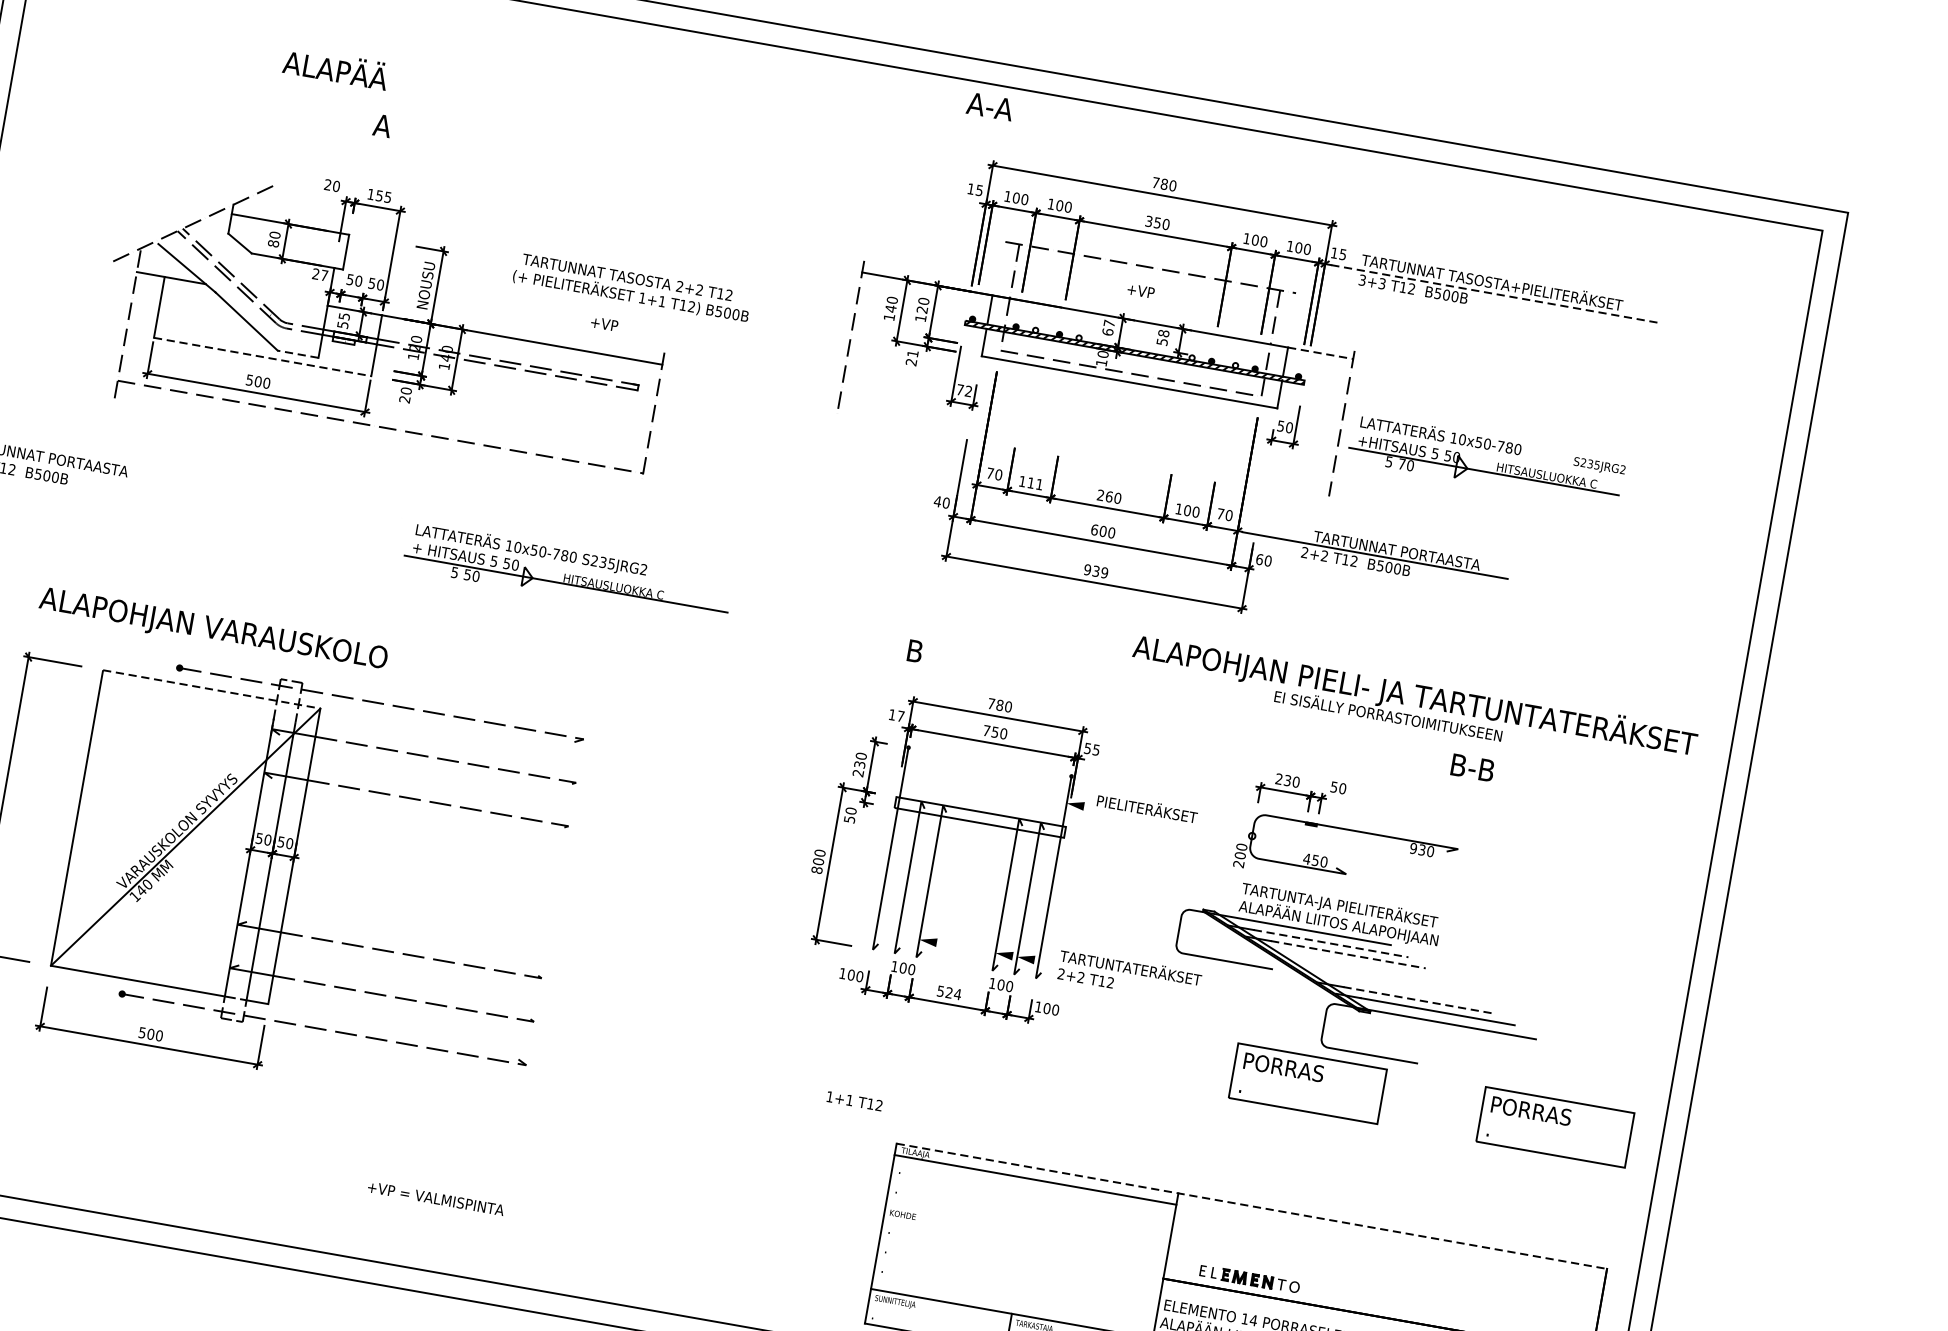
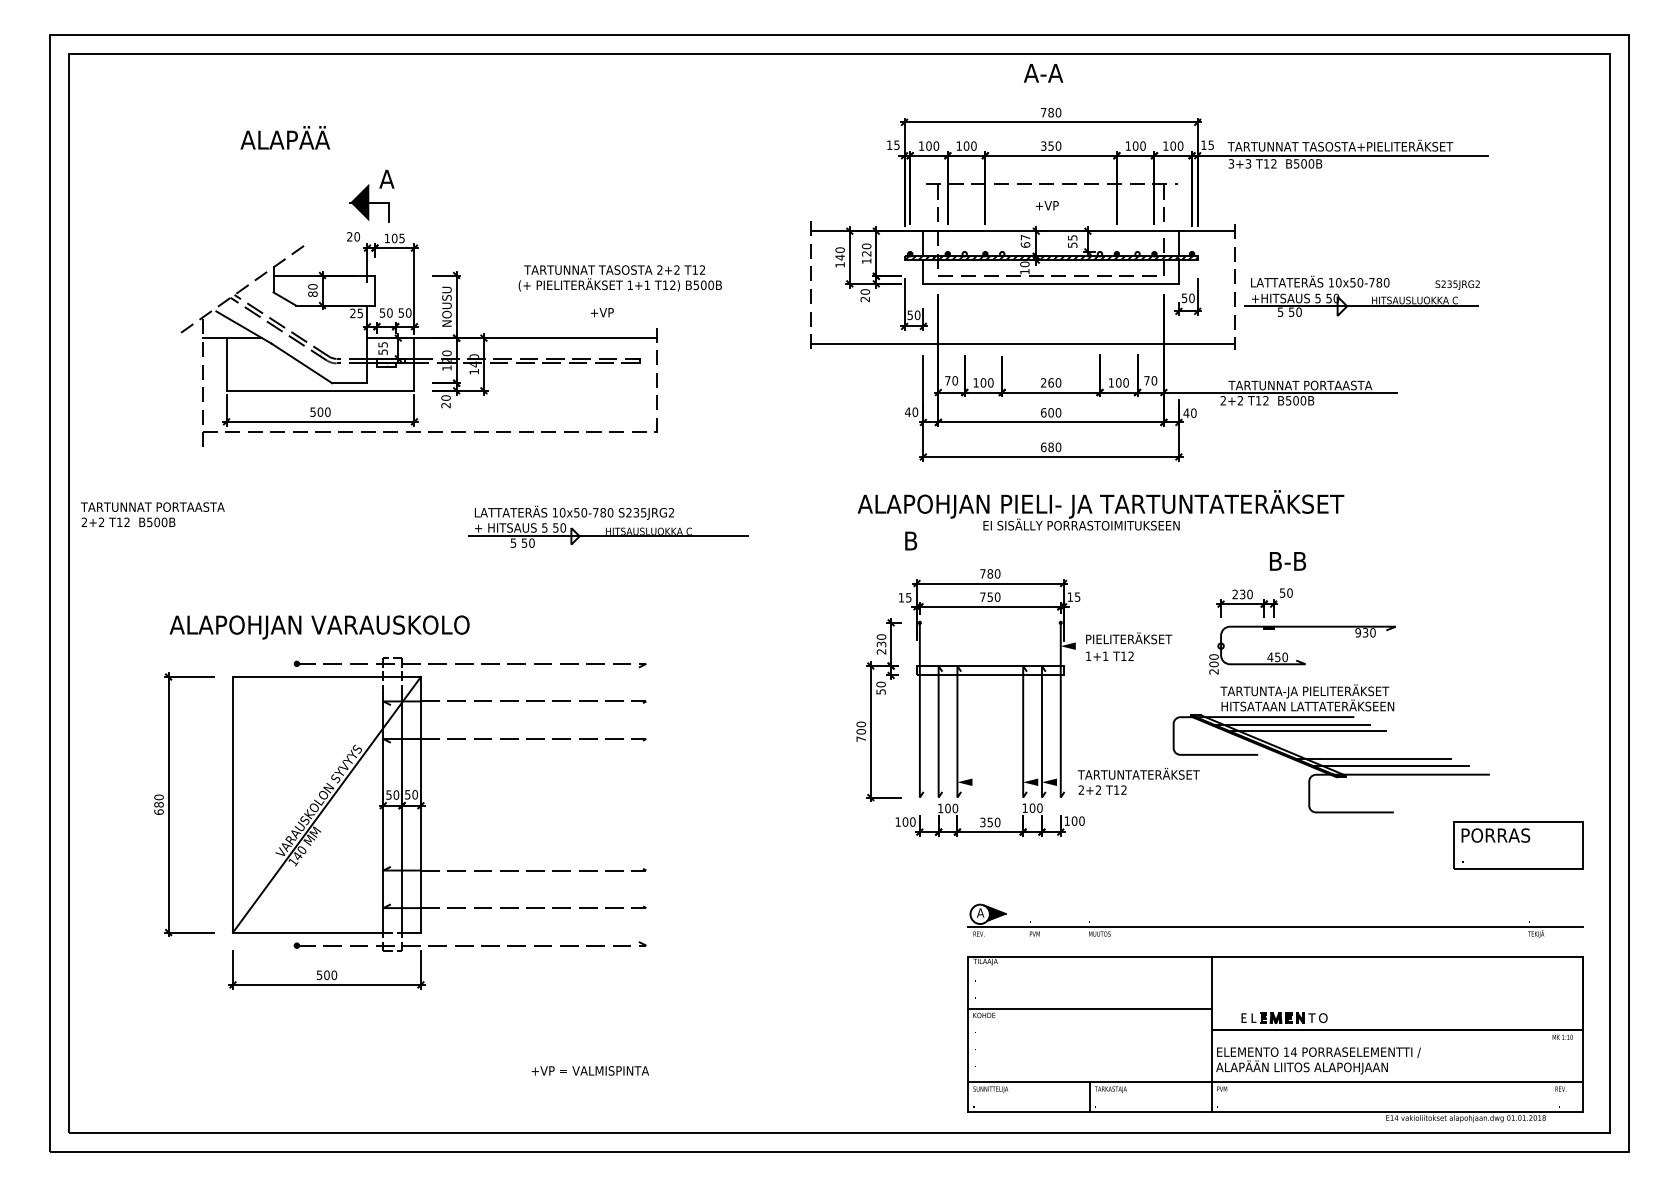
text: (336, 67) -> (285, 137), moved
text: (990, 106) -> (1043, 73), moved
part: (357, 150) -> (369, 203), added
text: (379, 195) -> (394, 238), 155 -> 105
text: (323, 275) -> (359, 313), 27 -> 25
line: (1496, 293) -> (1345, 155), dashed -> solid
text: (1163, 333) -> (1072, 237), 58 -> 55
text: (913, 353) -> (865, 291), 21 -> 20
line: (1321, 353) -> (1207, 231), dashed -> solid
line: (297, 354) -> (349, 383), dashed -> solid
line: (262, 356) -> (320, 390), dashed -> solid
text: (963, 390) -> (913, 315), 72 -> 50
line: (1084, 445) -> (1022, 343), added
text: (1401, 463) -> (1291, 311), 70 -> 50
text: (1034, 483) -> (986, 382), 111 -> 100
text: (1259, 558) -> (1186, 412), 60 -> 40
text: (1095, 571) -> (1050, 447), 939 -> 680
line: (211, 689) -> (326, 677), dashed -> solid
text: (1413, 702) -> (1100, 510), moved
text: (900, 716) -> (908, 597), 17 -> 15
text: (1087, 747) -> (1069, 596), 55 -> 15
text: (1473, 768) -> (1288, 561), moved
text: (816, 869) -> (860, 738), 800 -> 700
text: (1339, 923) -> (1307, 706), ALAPÄÄN LIITOS ALAPOHJAAN -> HITSATAAN LATTATERÄKSEEN
line: (1331, 943) -> (1303, 724), dashed -> solid
line: (1348, 954) -> (1319, 731), dashed -> solid
text: (949, 992) -> (990, 822), 524 -> 350
line: (1419, 1000) -> (1385, 759), dashed -> solid
part: (1308, 1083) -> (1304, 845), removed
text: (854, 1100) -> (1109, 655), moved
part: (1259, 1164) -> (1275, 920), added
line: (1035, 1179) -> (1090, 1008), moved
line: (1253, 1206) -> (1276, 956), dashed -> solid

